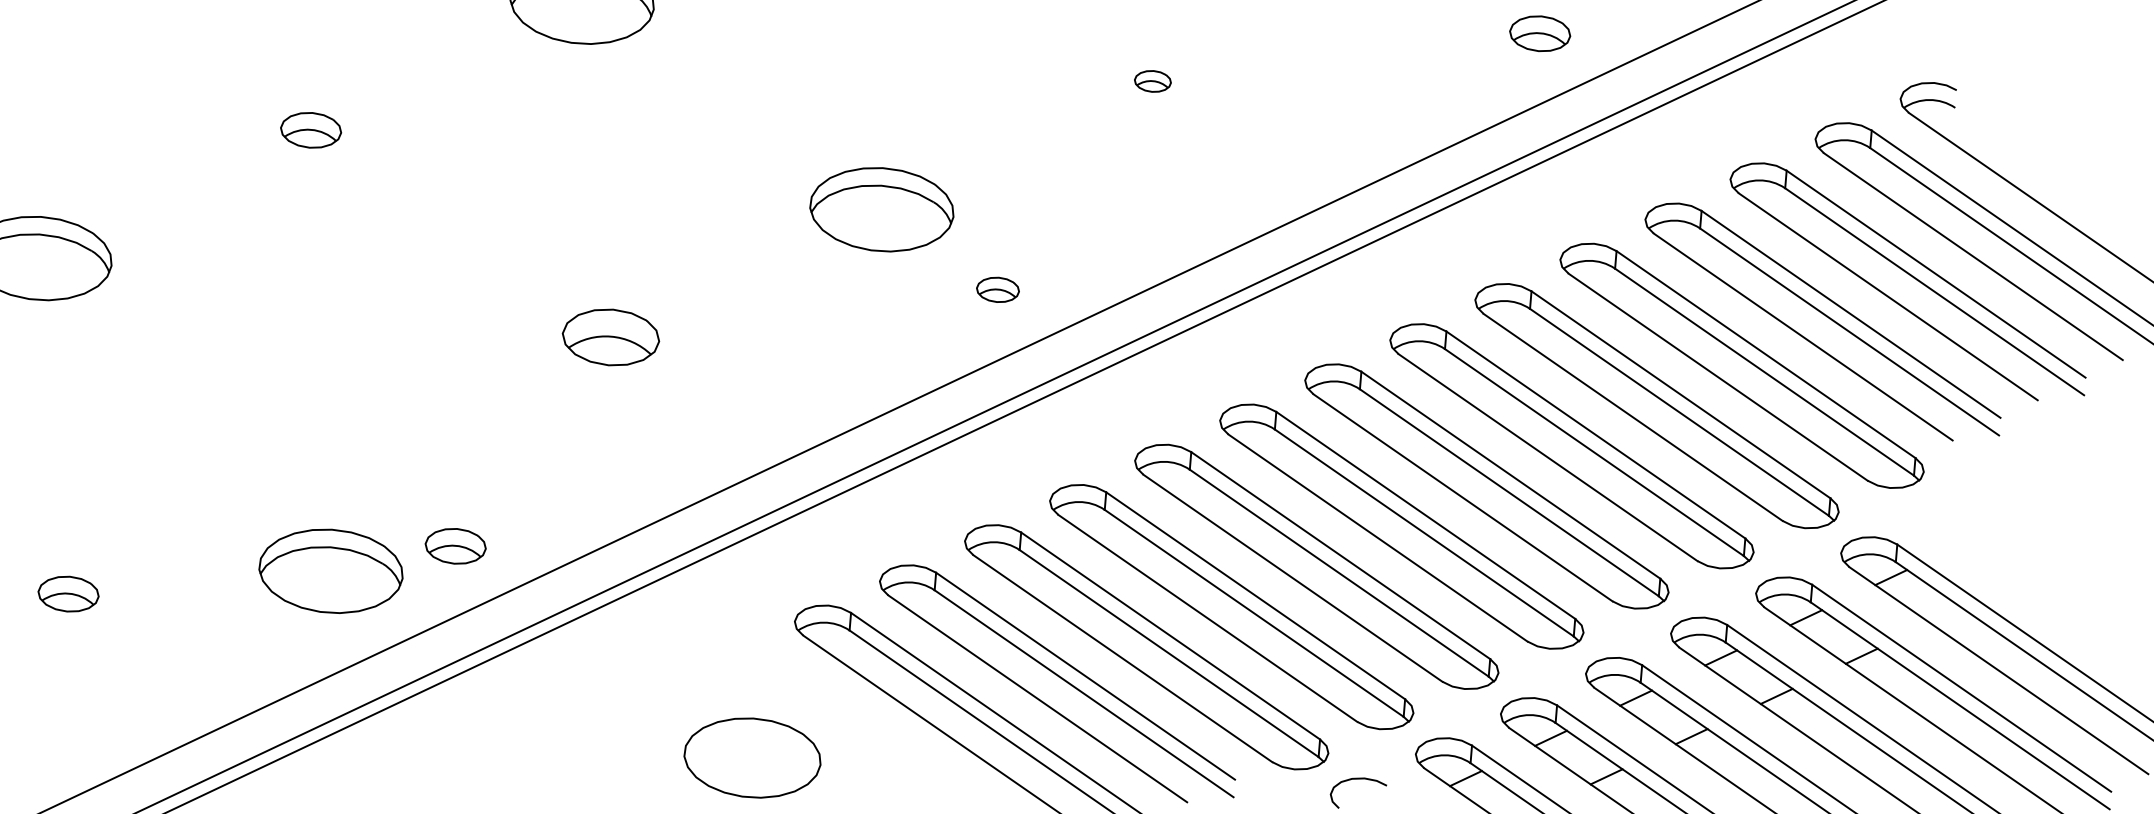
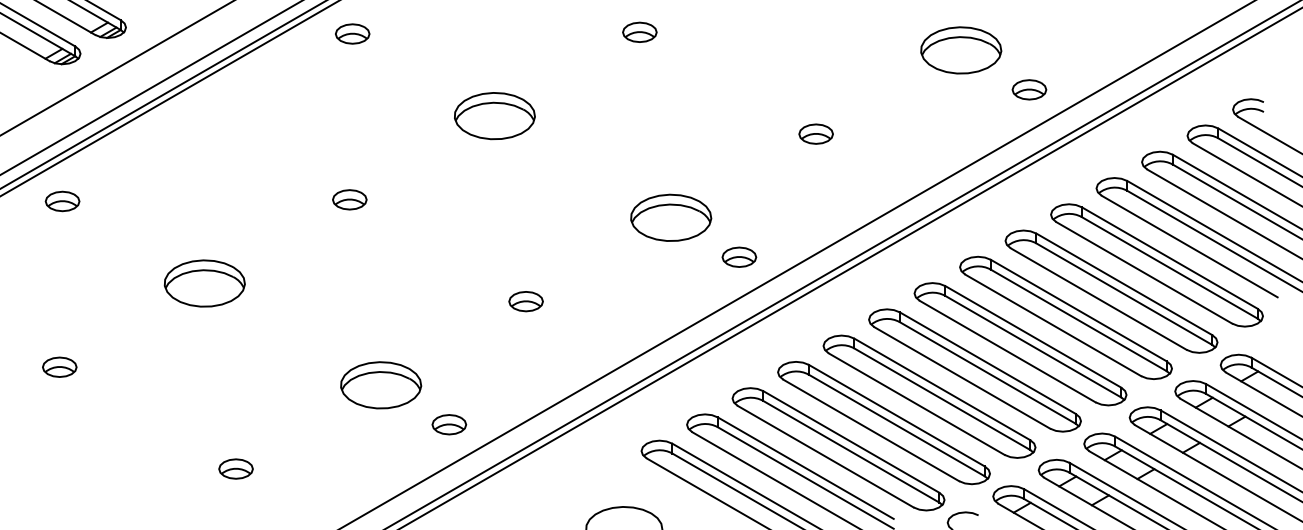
part: (1151, 80) -> (815, 133), size x1.67
part: (998, 288) -> (739, 256), size x1.43
part: (609, 337) -> (525, 301), size x0.62
part: (331, 571) -> (381, 385), moved

